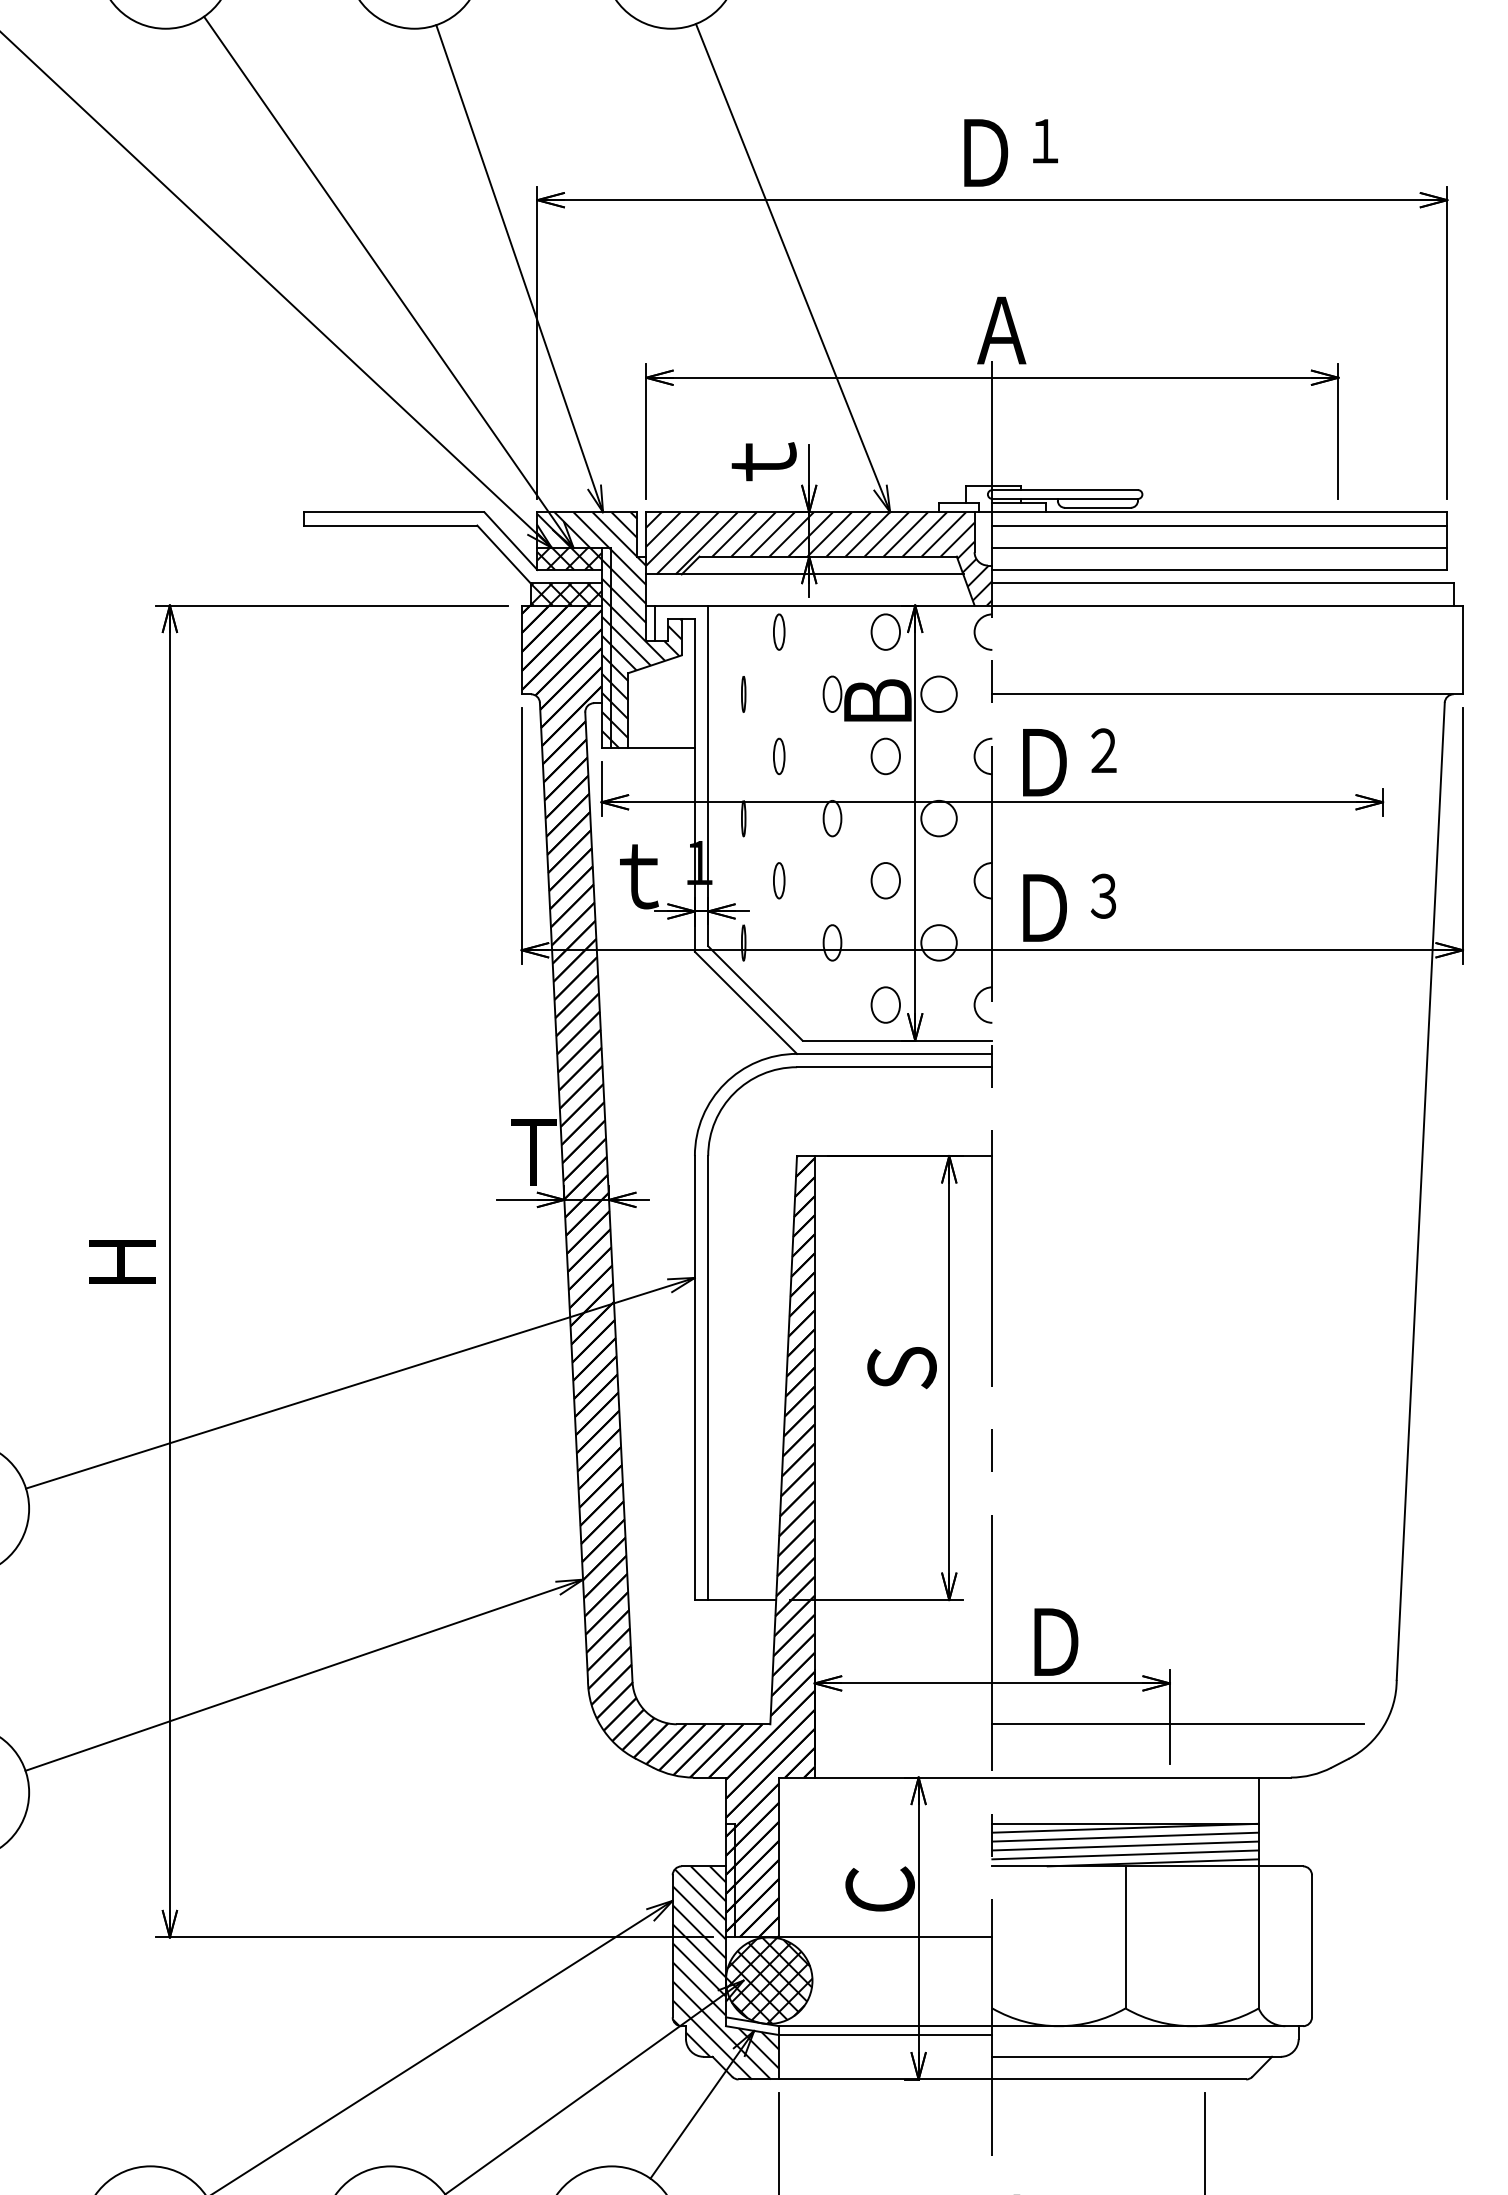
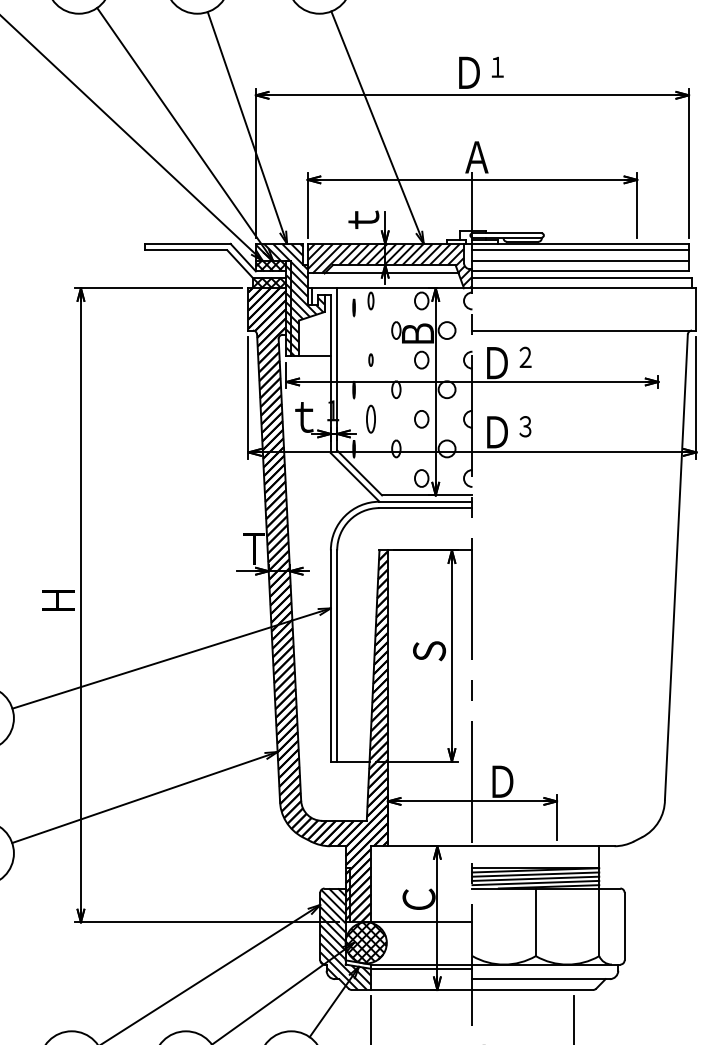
line: (742, 694) -> (353, 307), moved
part: (778, 755) -> (370, 359), size x0.7
part: (778, 881) -> (370, 419), size x1.6
line: (1177, 1723) -> (560, 820), removed

